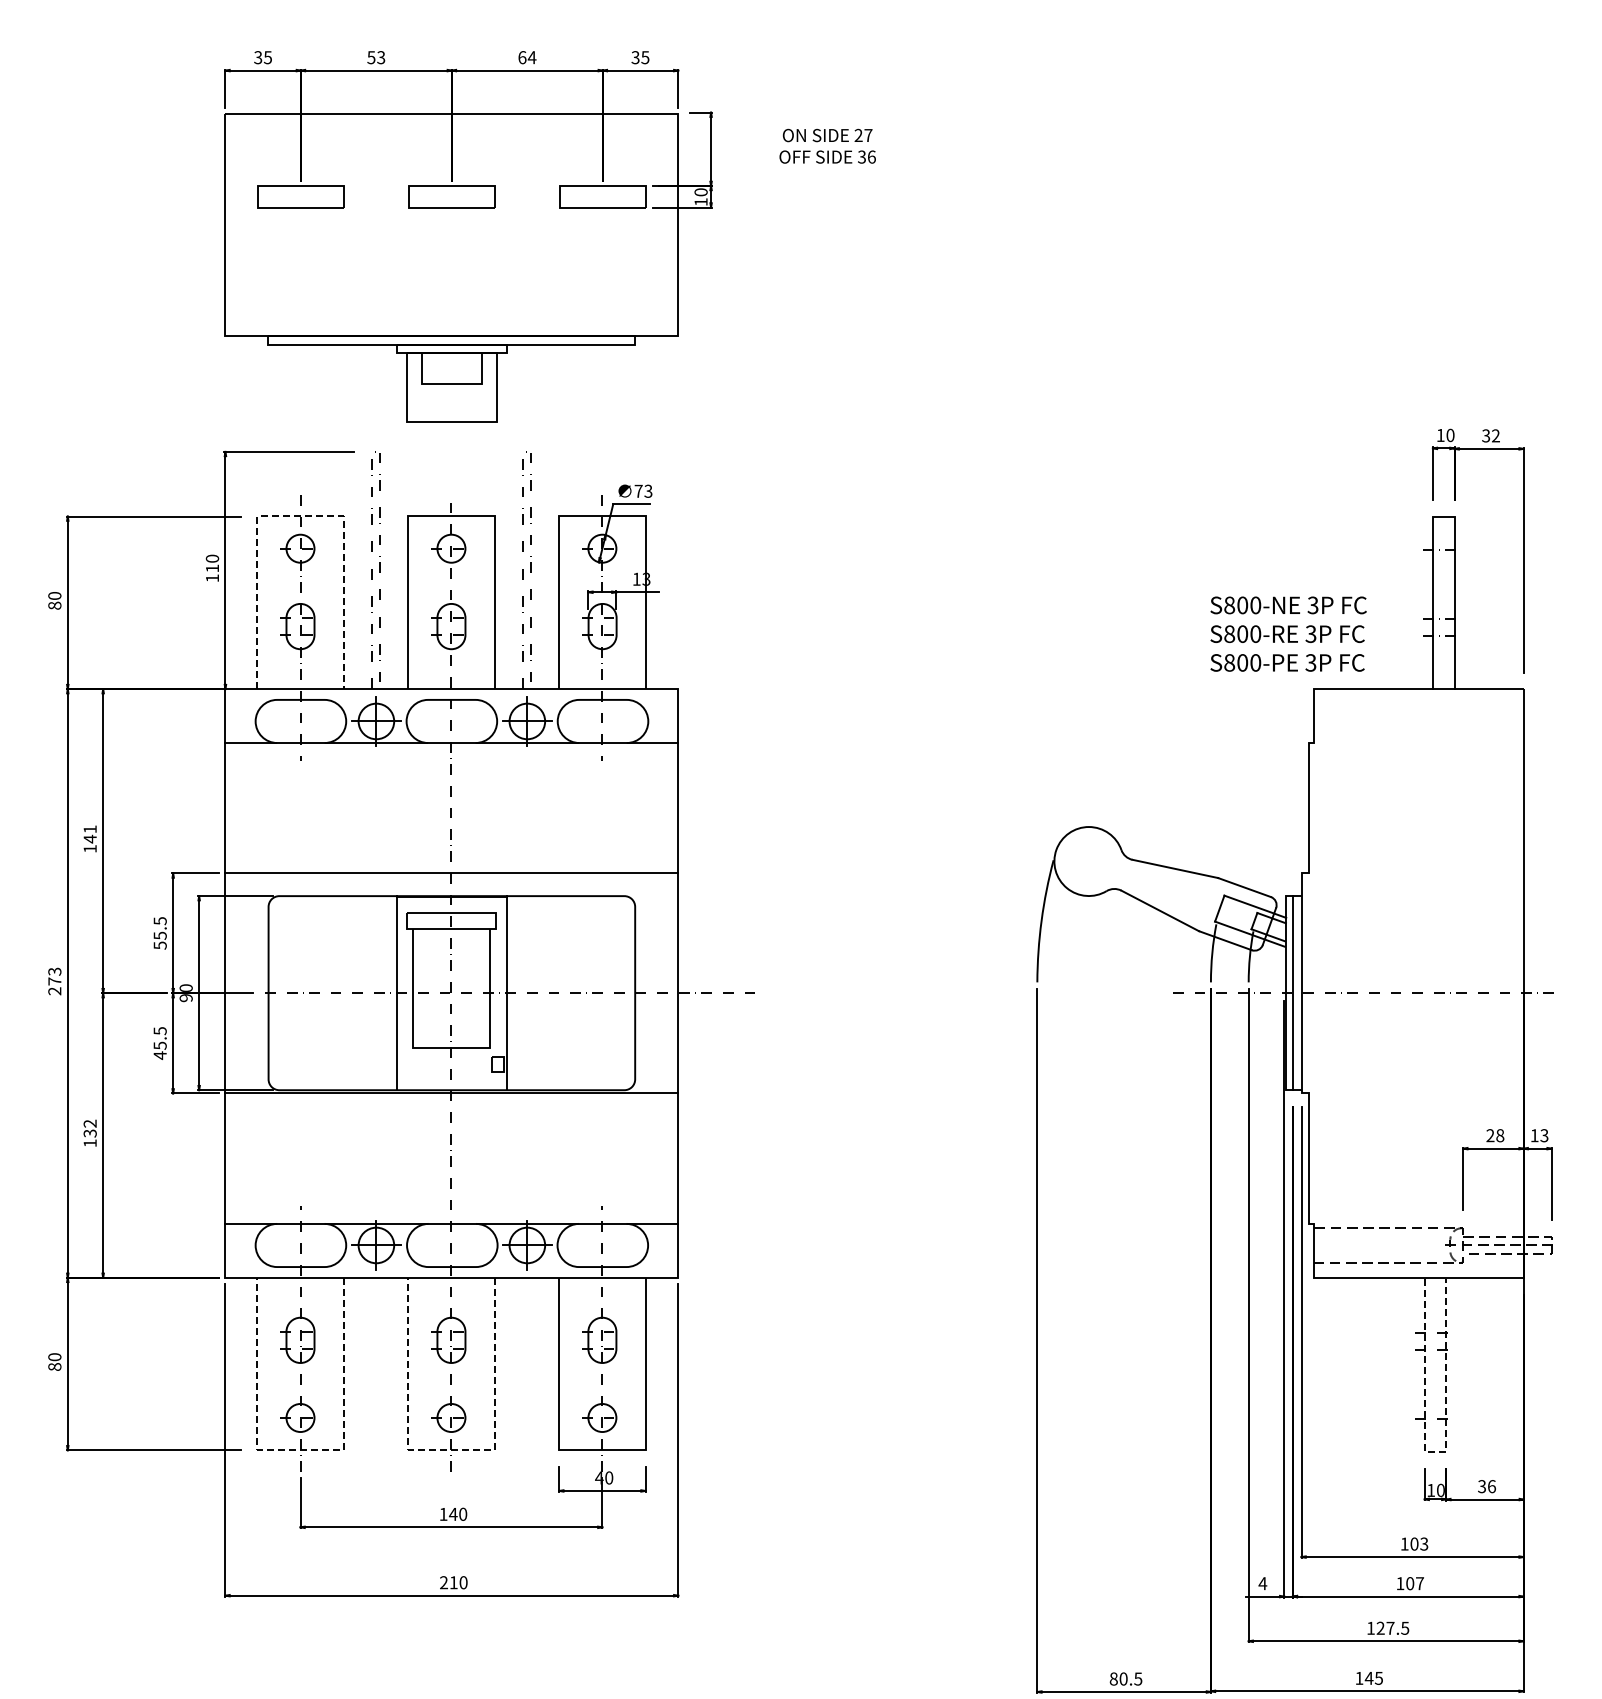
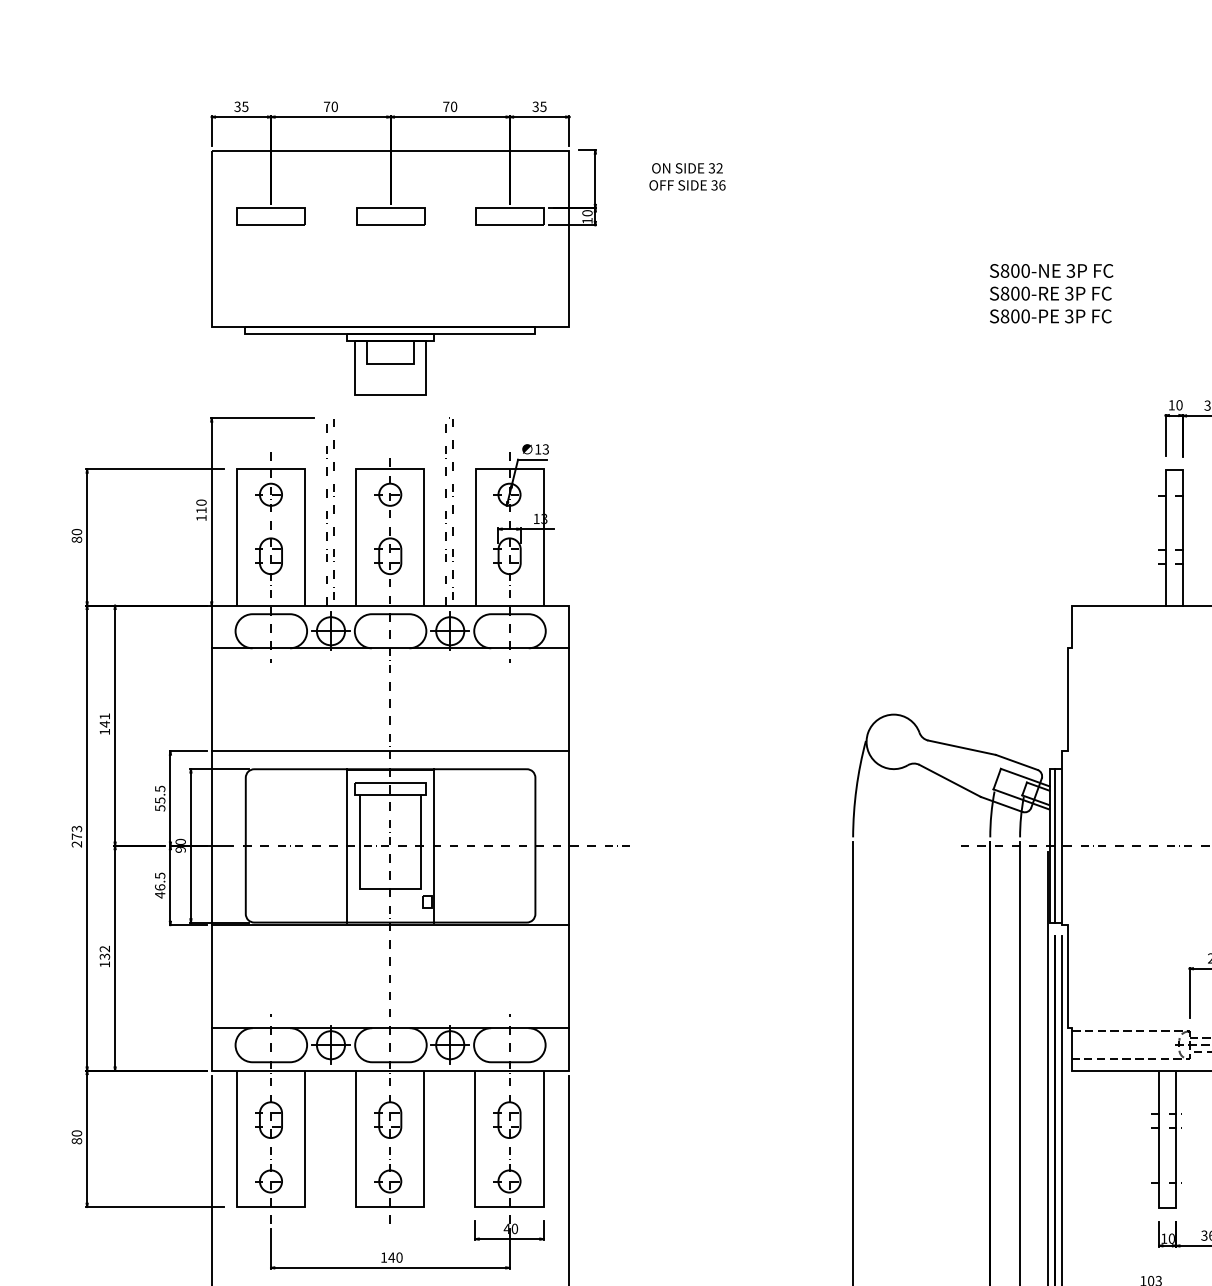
text: (376, 57) -> (331, 106), 53 -> 70
text: (527, 57) -> (450, 106), 64 -> 70
text: (863, 135) -> (715, 168), 27 -> 32
text: (638, 490) -> (538, 448), 73 -> 13
line: (301, 516) -> (271, 469), dashed -> solid
text: (1288, 633) -> (1051, 293), moved
text: (159, 1045) -> (159, 887), 45.5 -> 46.5
line: (300, 1450) -> (271, 1207), dashed -> solid
line: (450, 1450) -> (389, 1207), dashed -> solid
line: (1435, 1451) -> (1167, 1207), dashed -> solid

